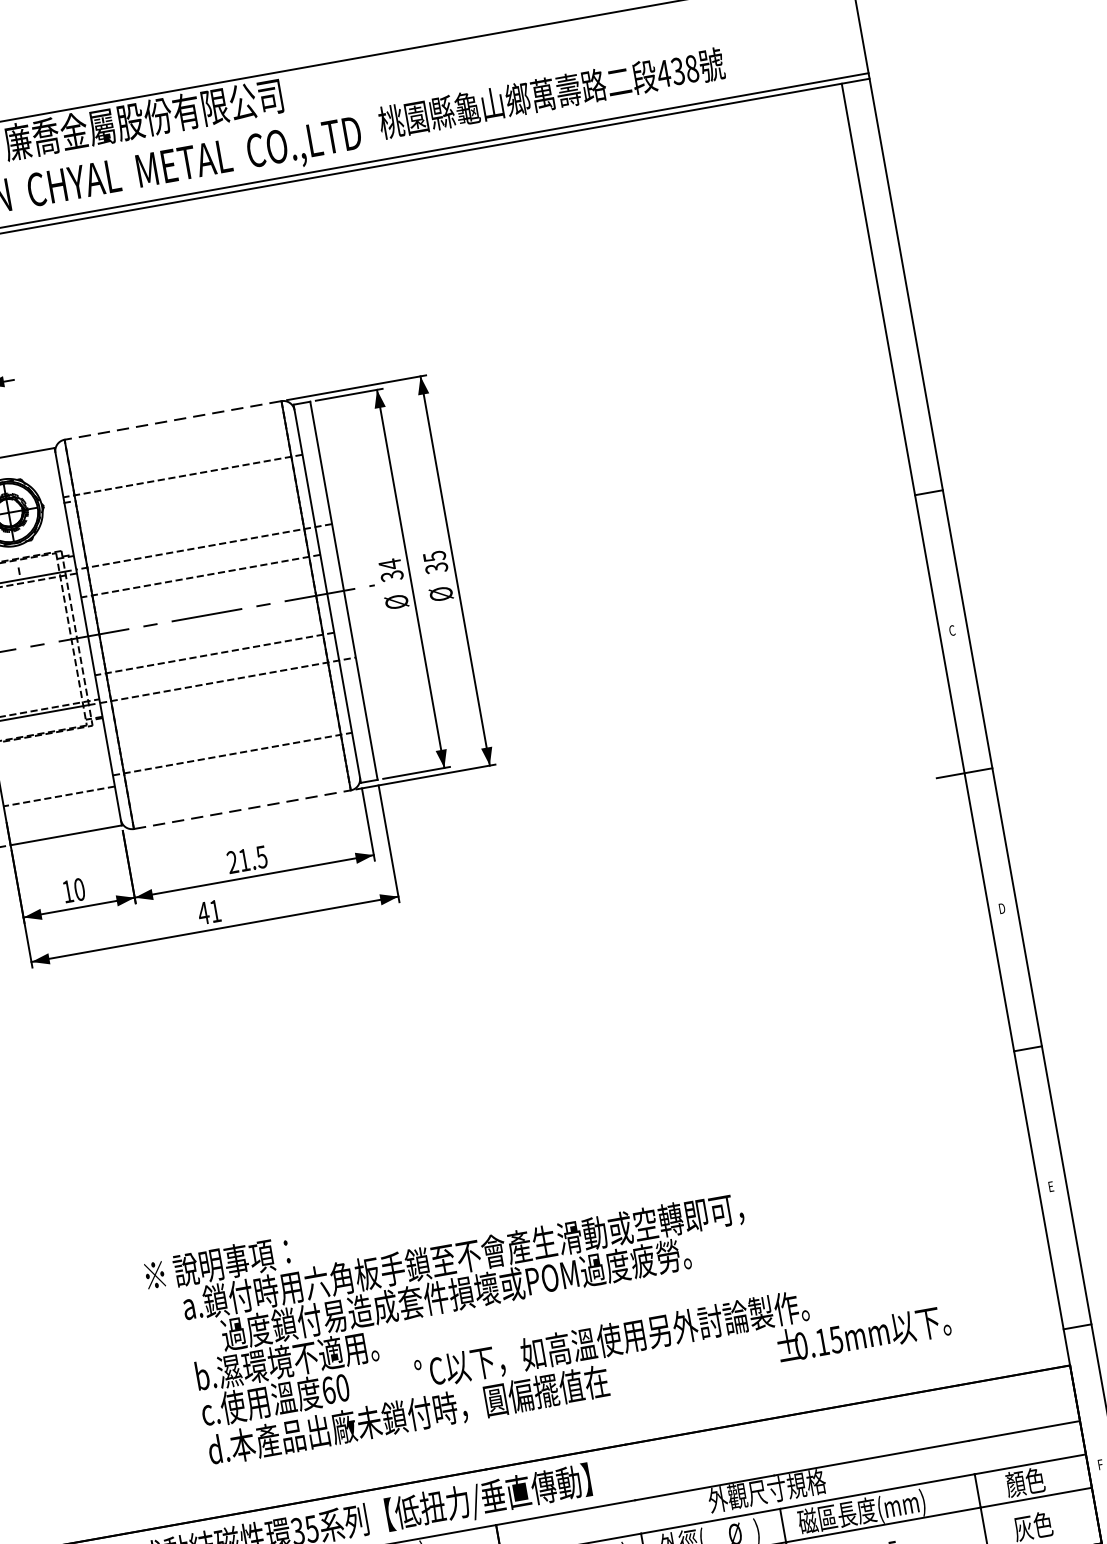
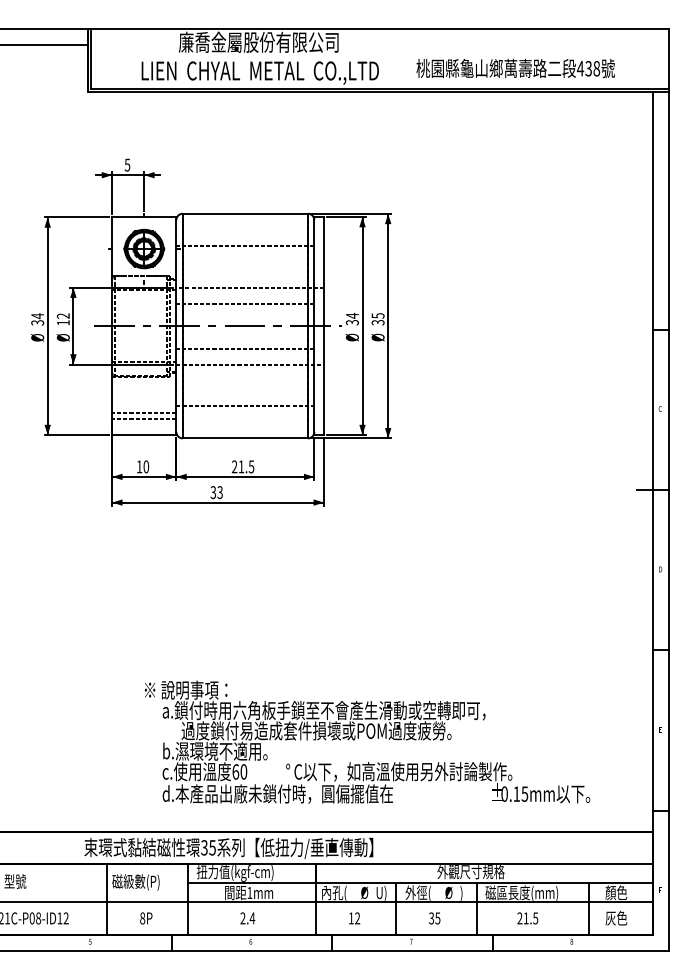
text: (550, 91) -> (515, 67), moved
line: (173, 419) -> (245, 213), dashed -> solid
line: (61, 808) -> (144, 419), added
line: (242, 809) -> (245, 438), dashed -> solid
text: (209, 912) -> (216, 492), 41 -> 33

